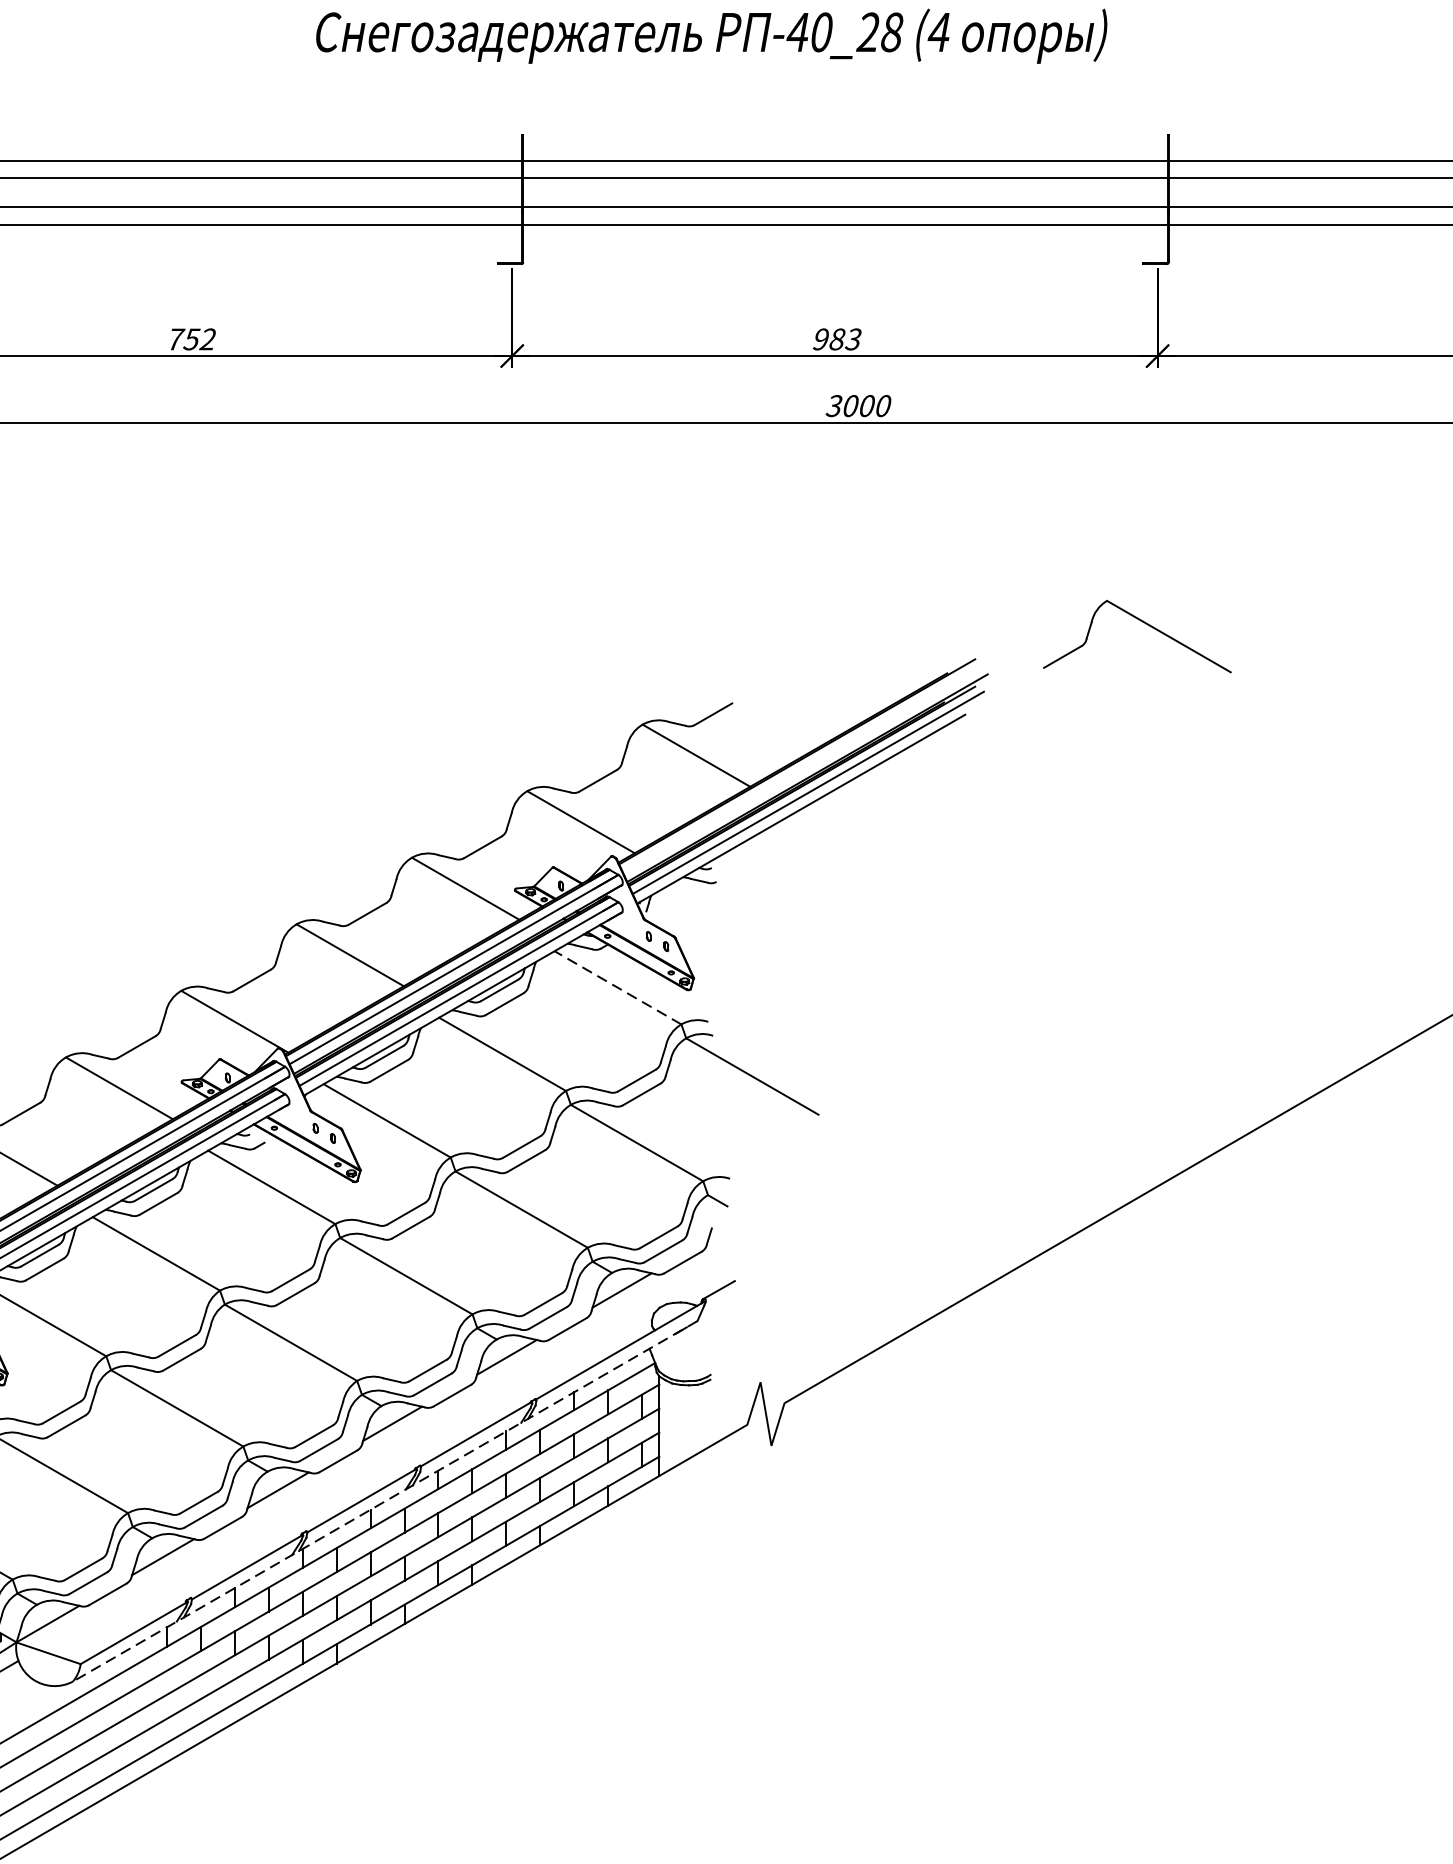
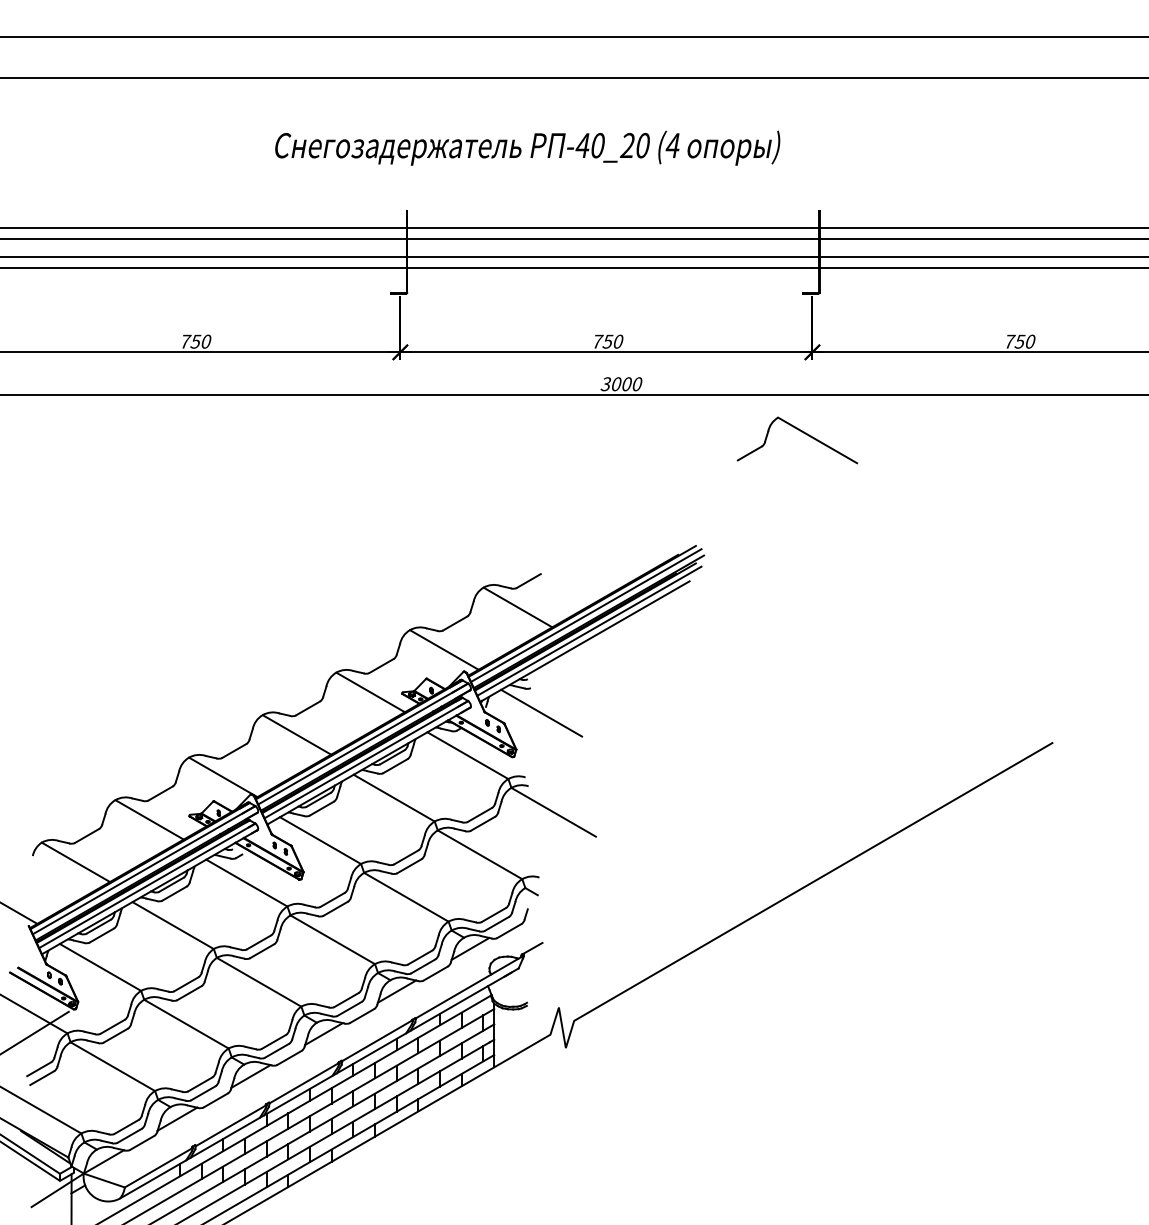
text: (891, 33) -> (642, 146), -40_28 -> -40_20
text: (207, 339) -> (205, 341), 752 -> 750
text: (836, 339) -> (607, 341), 983 -> 750
part: (1143, 624) -> (801, 432), moved
line: (802, 768) -> (585, 615), added
line: (733, 920) -> (541, 712), added
line: (617, 987) -> (467, 755), dashed -> solid
line: (384, 1501) -> (318, 1083), dashed -> solid

